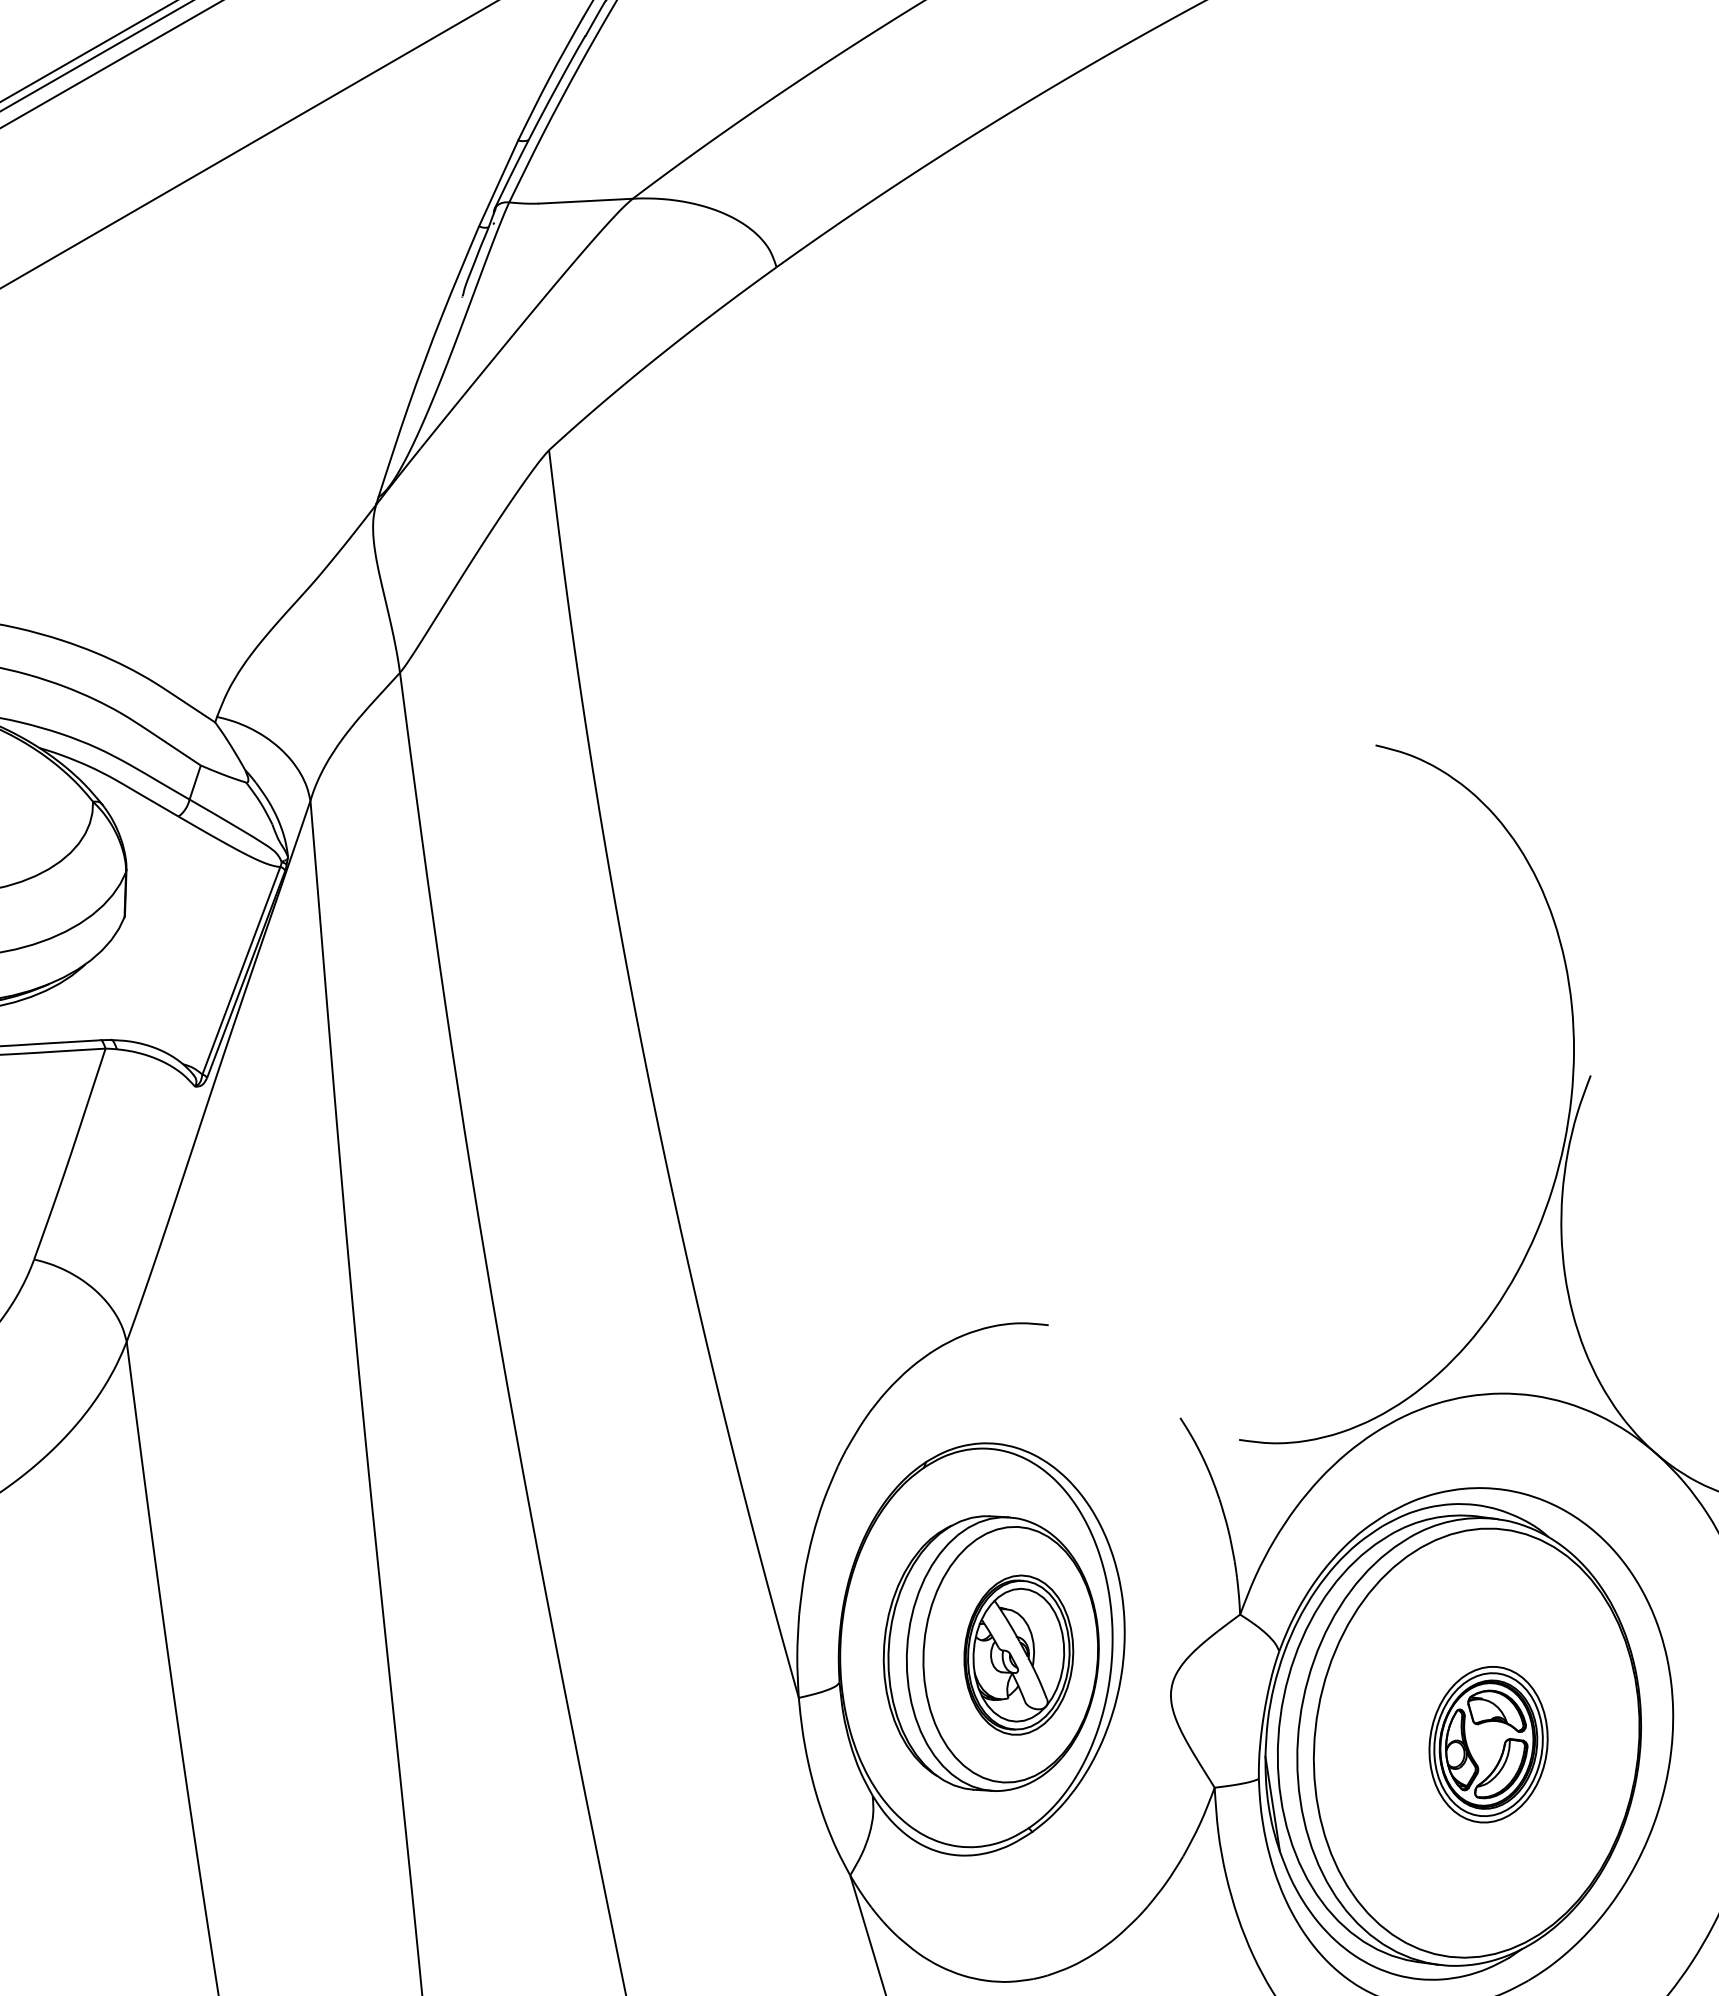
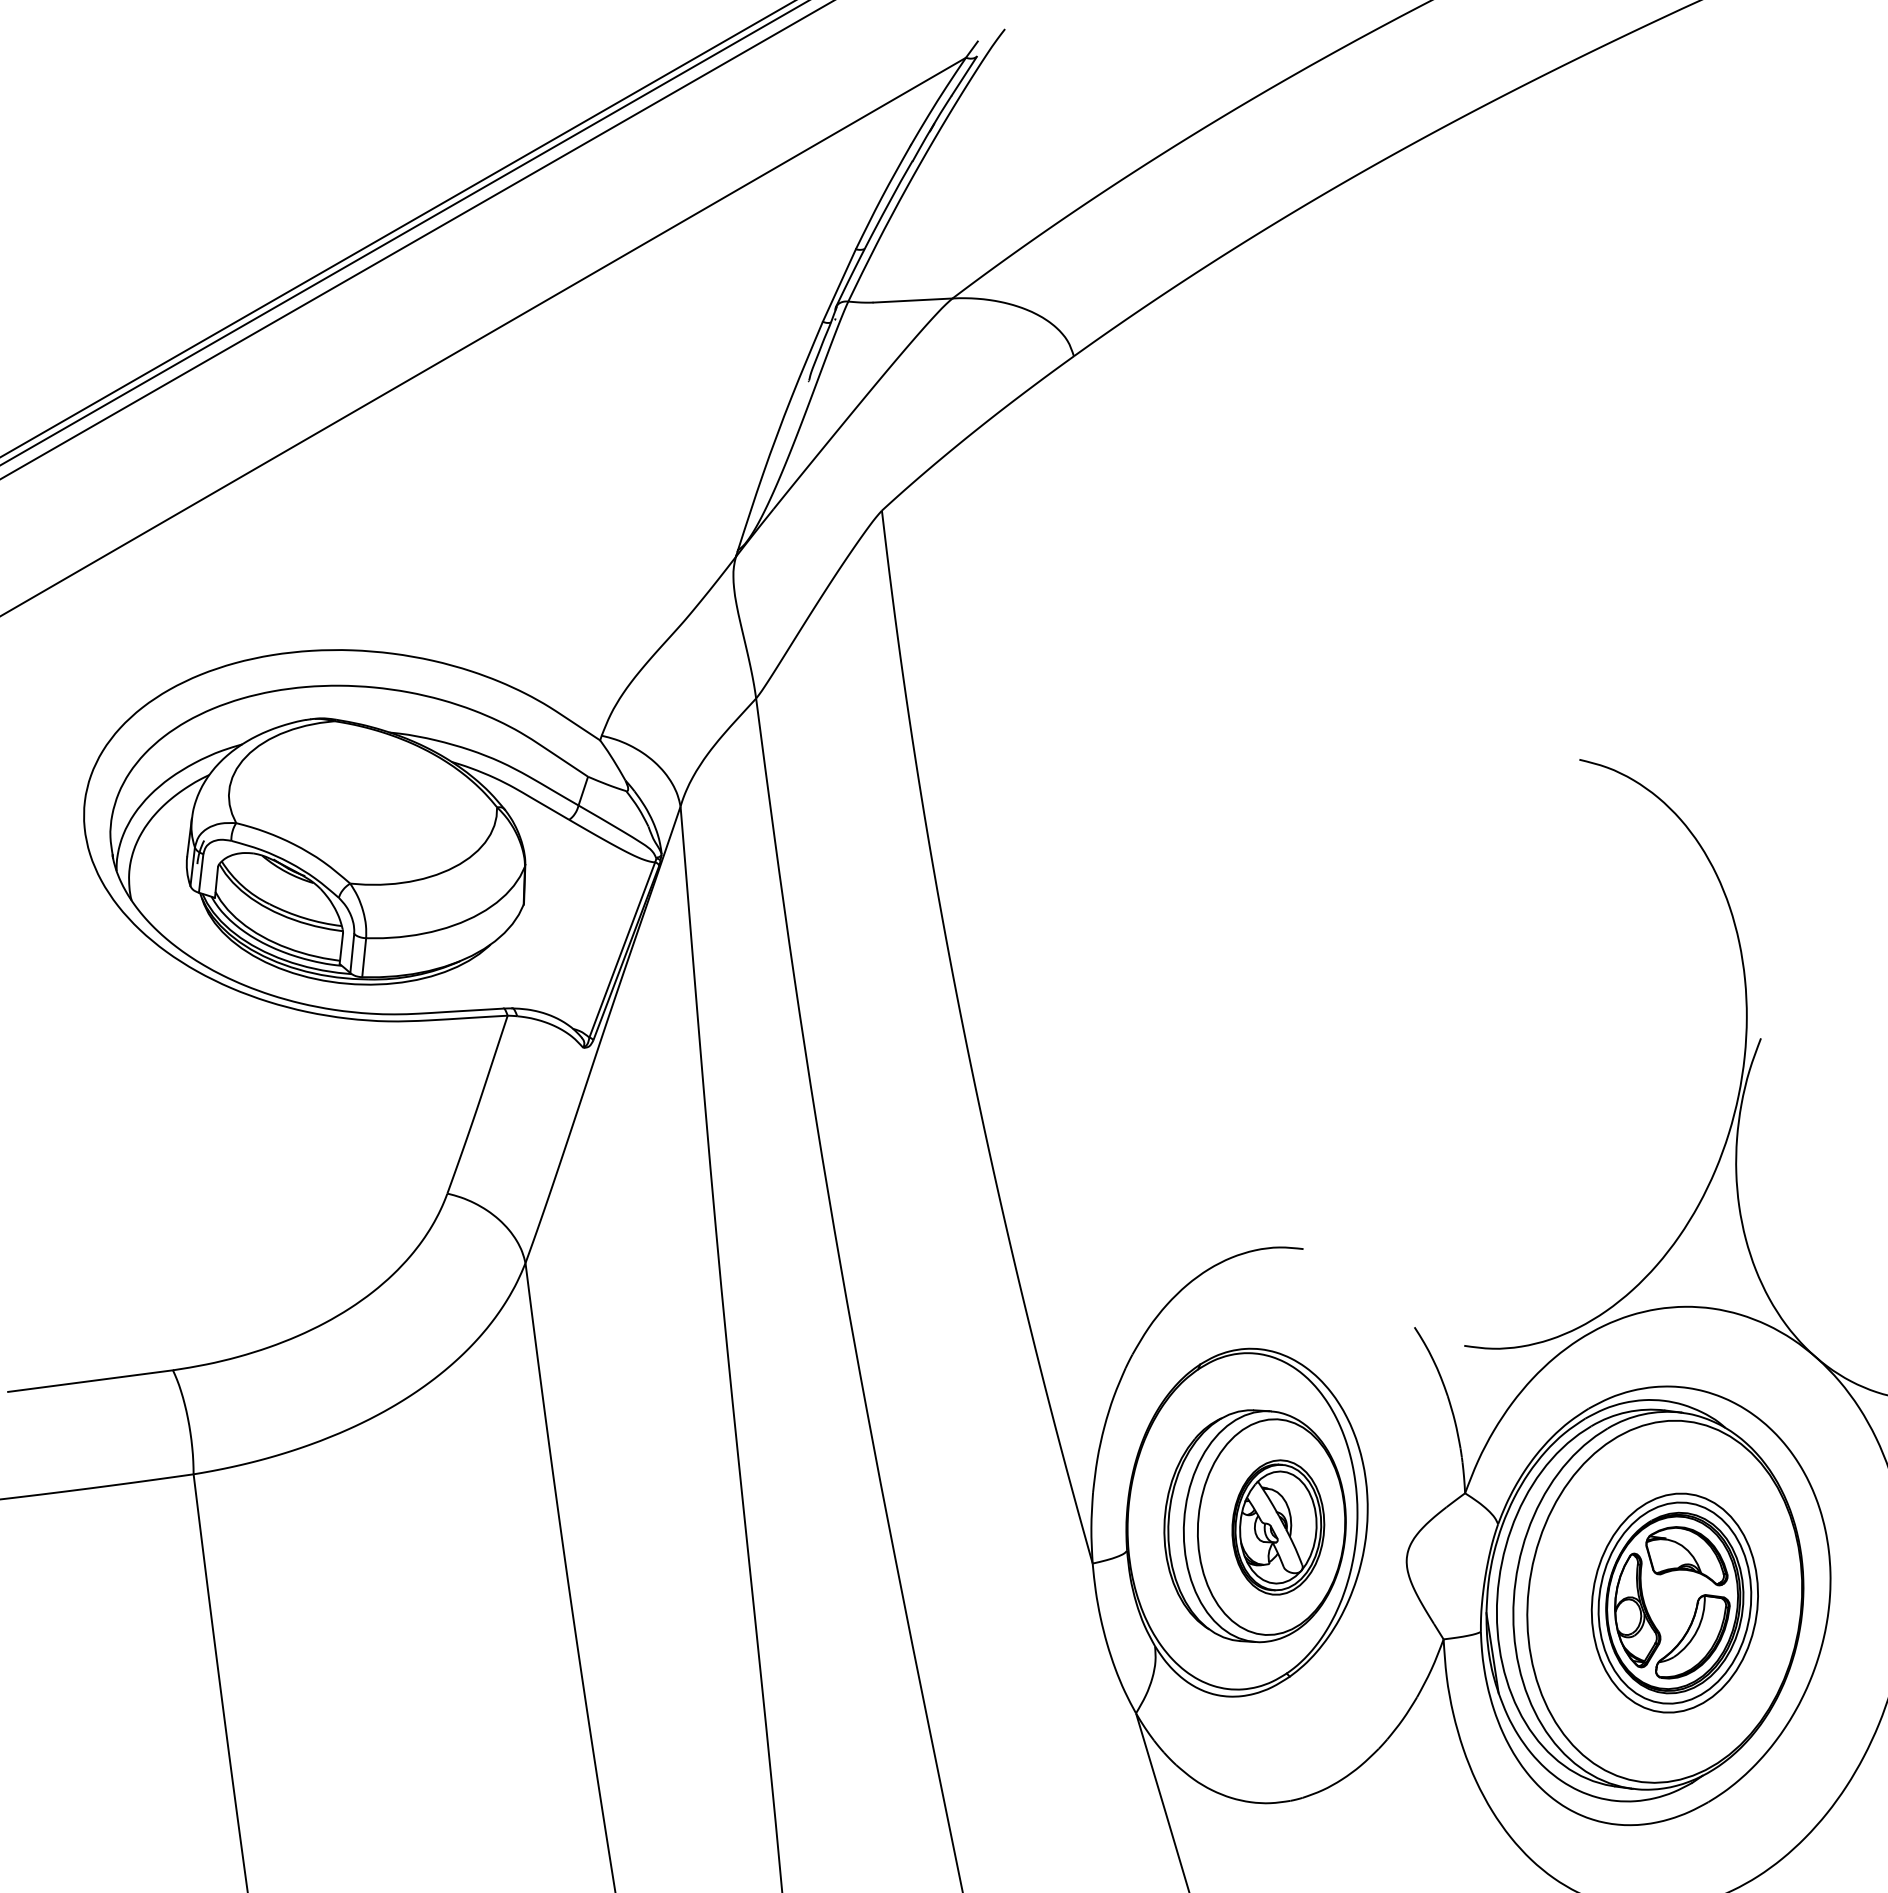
part: (1488, 1744) -> (1674, 1602), size x1.67

